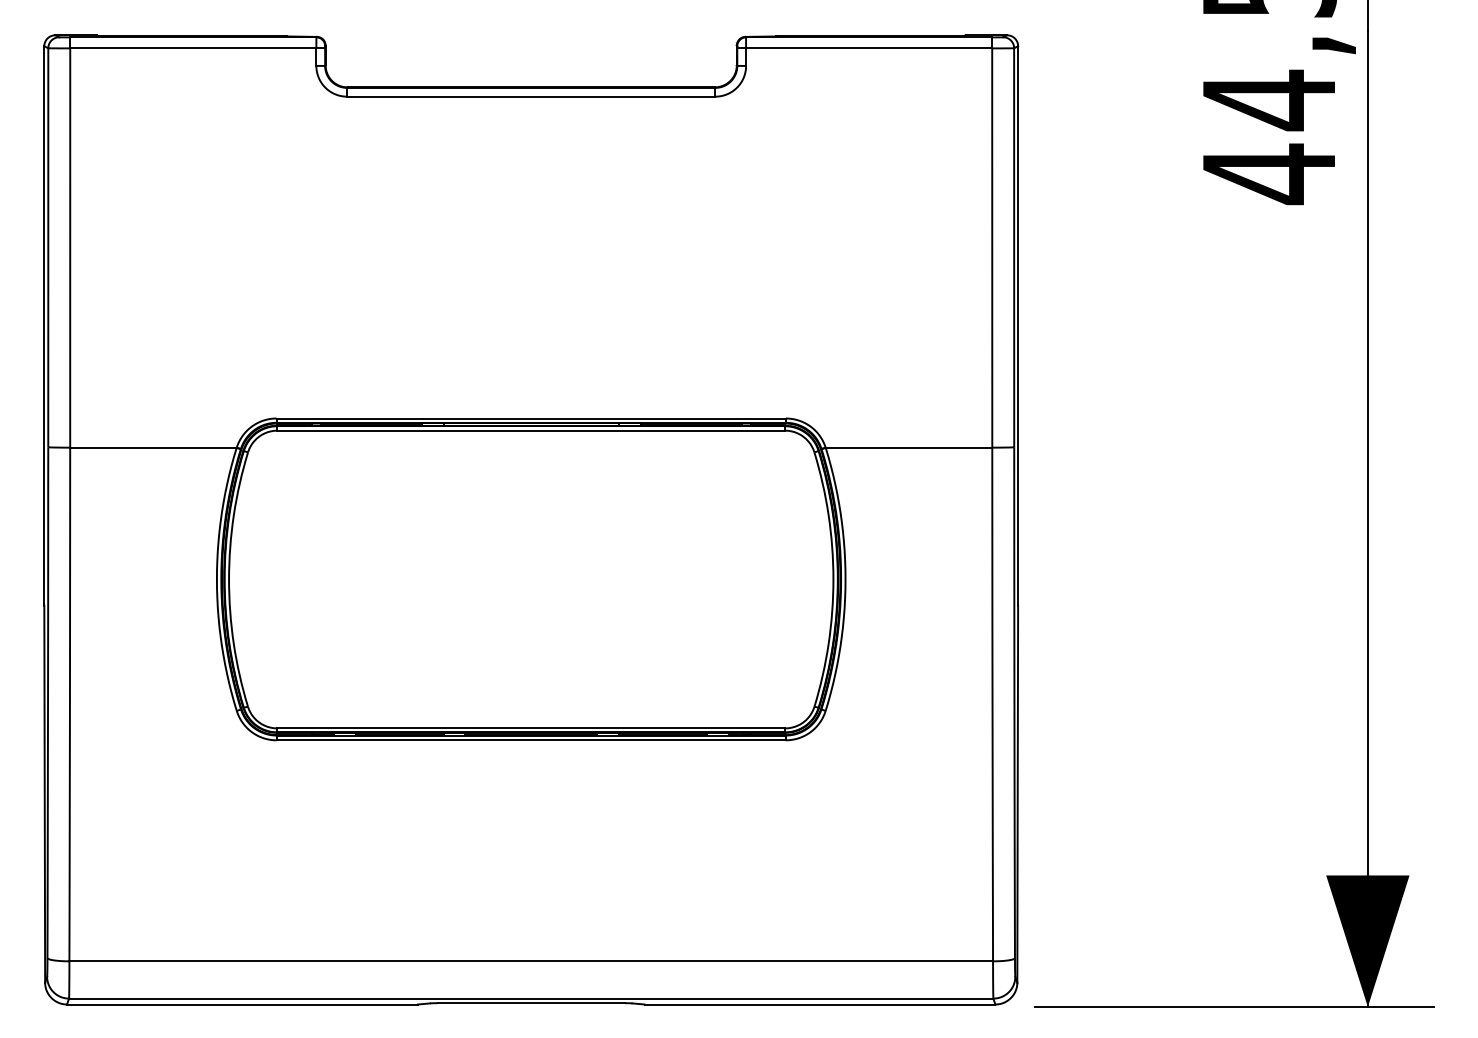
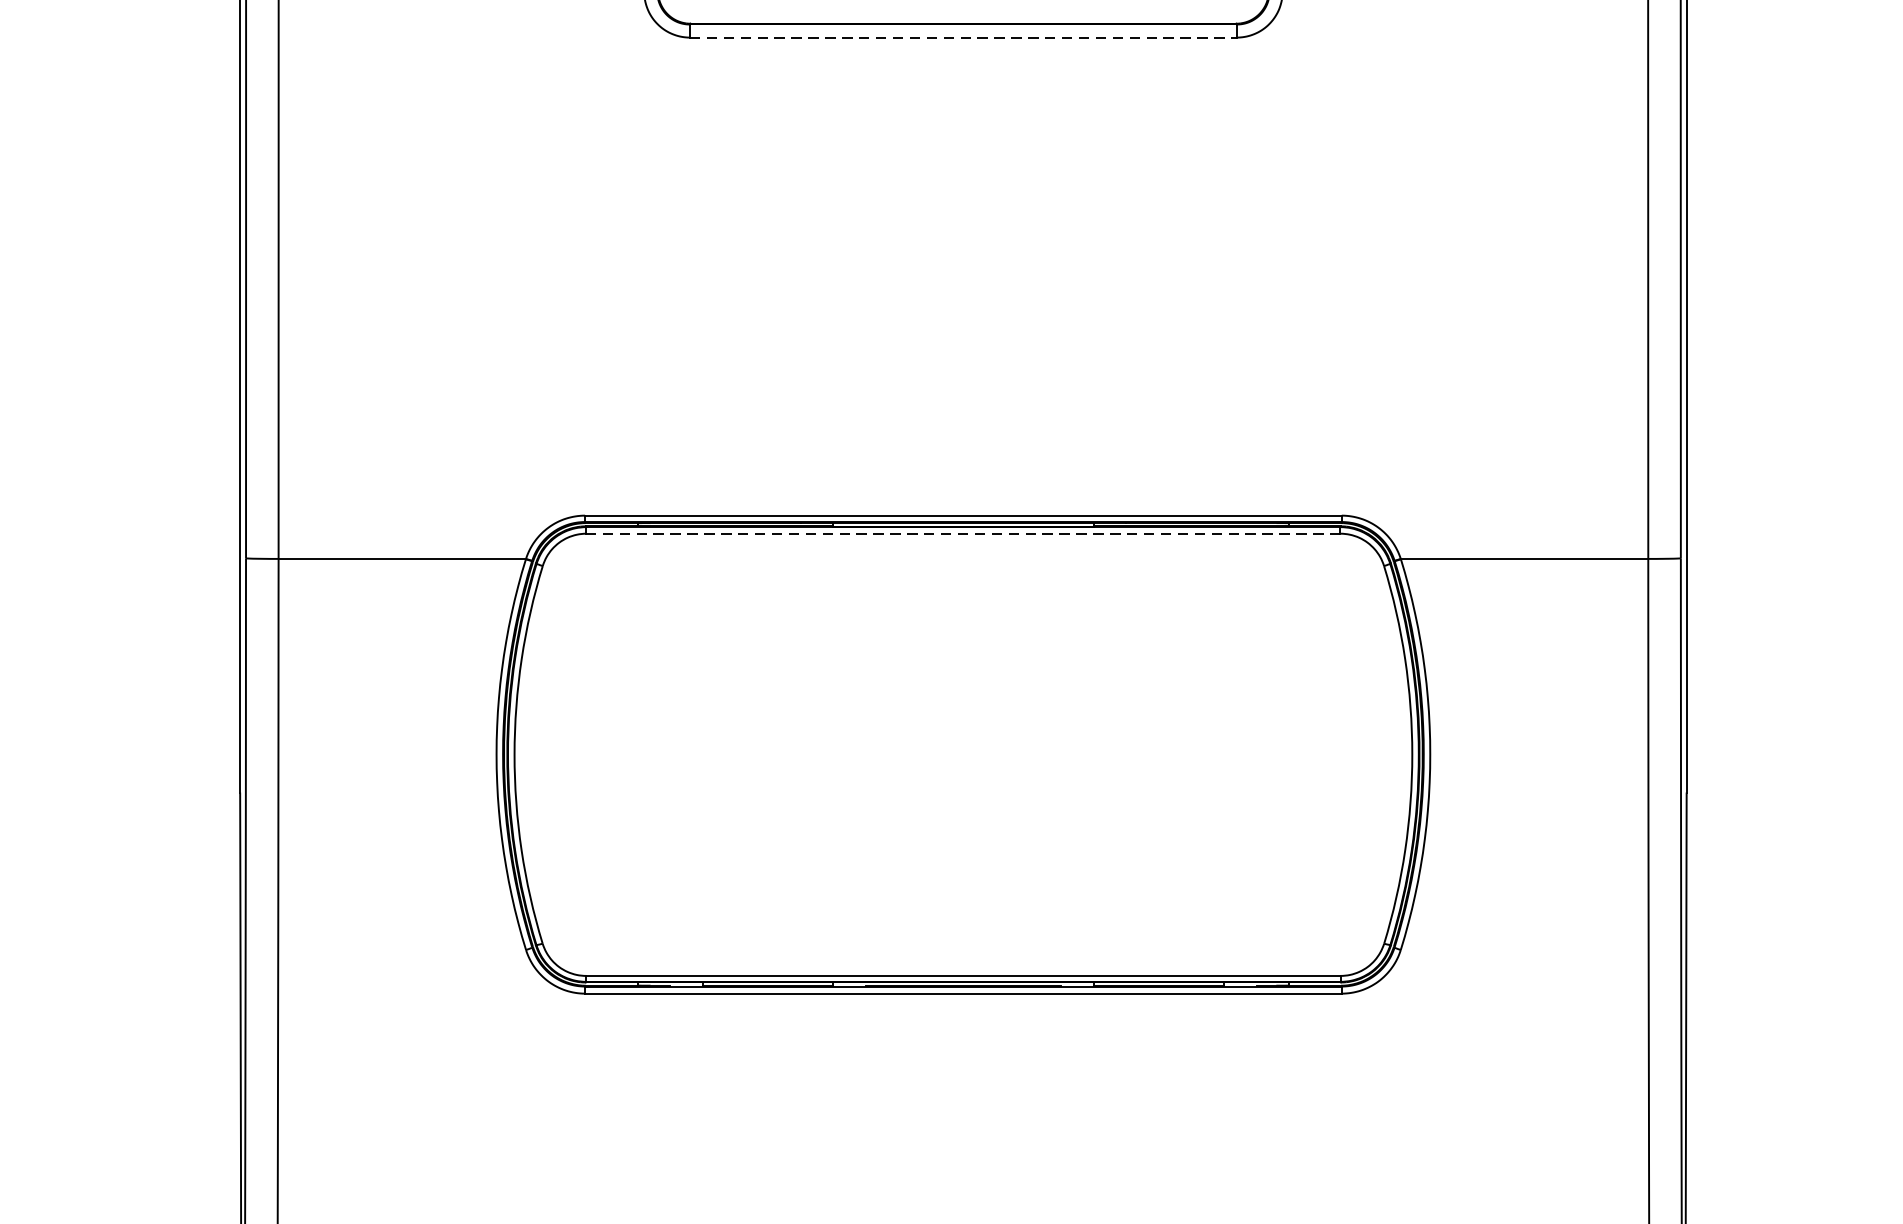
line: (531, 96) -> (963, 37), solid -> dashed
line: (531, 430) -> (963, 533), solid -> dashed

